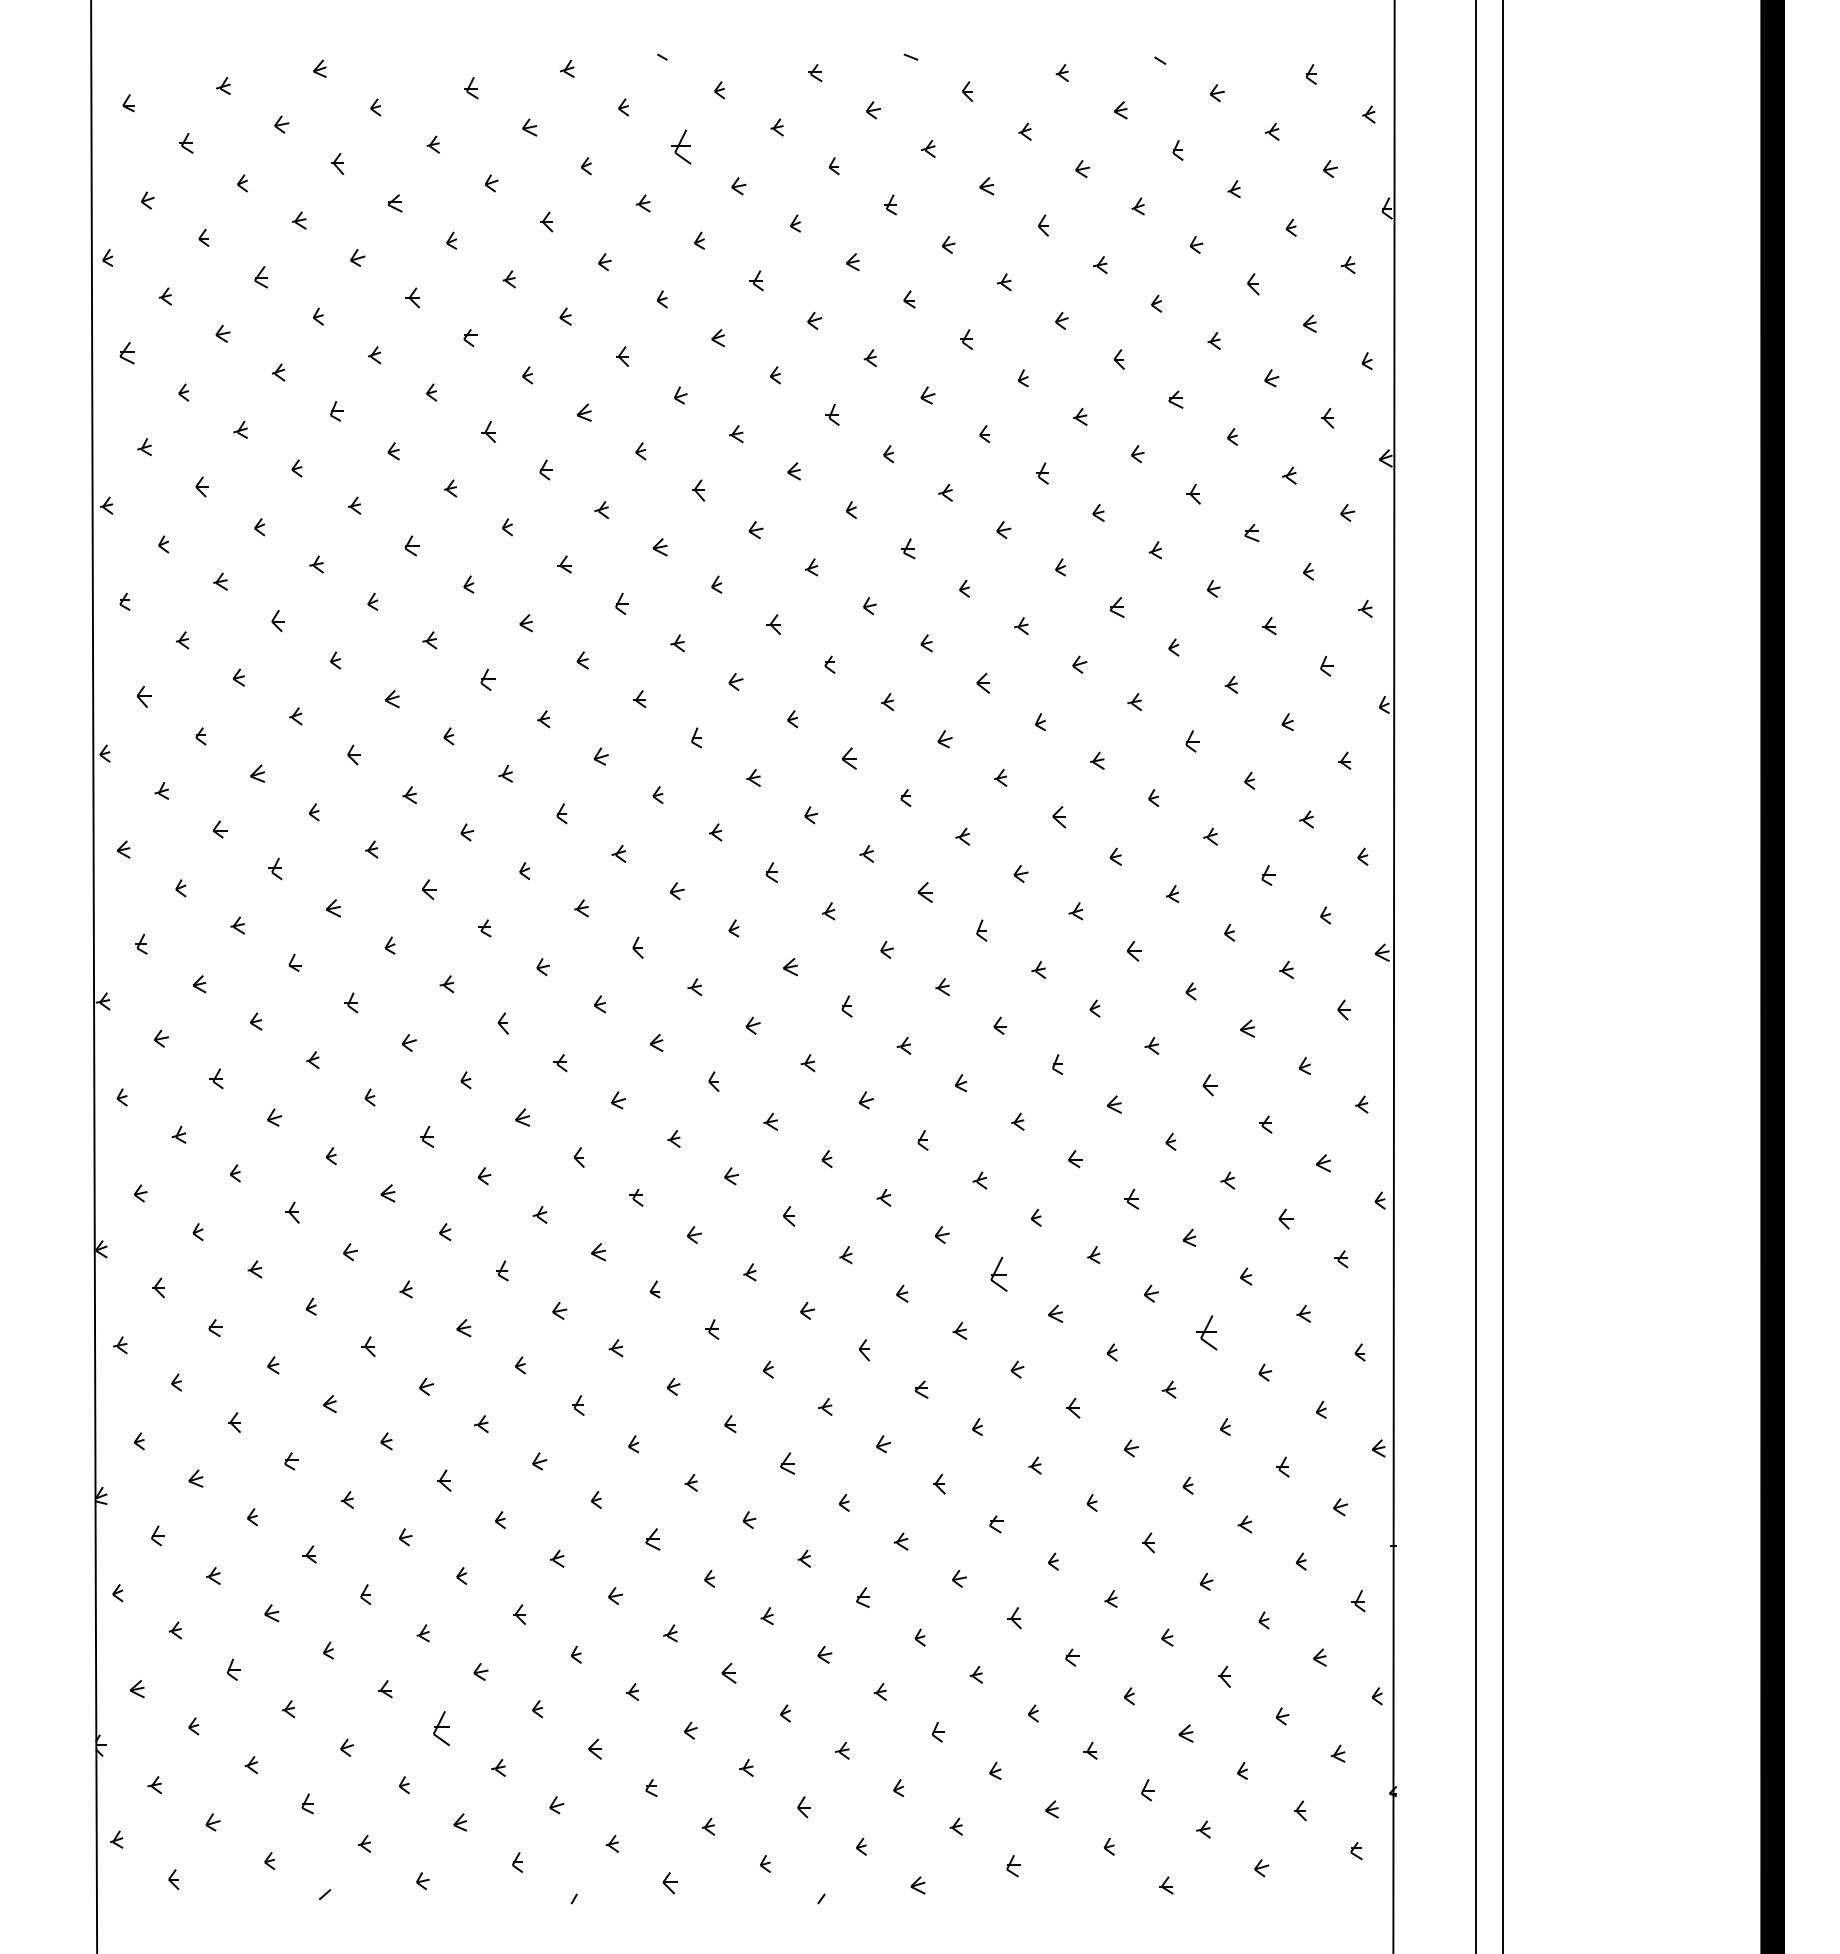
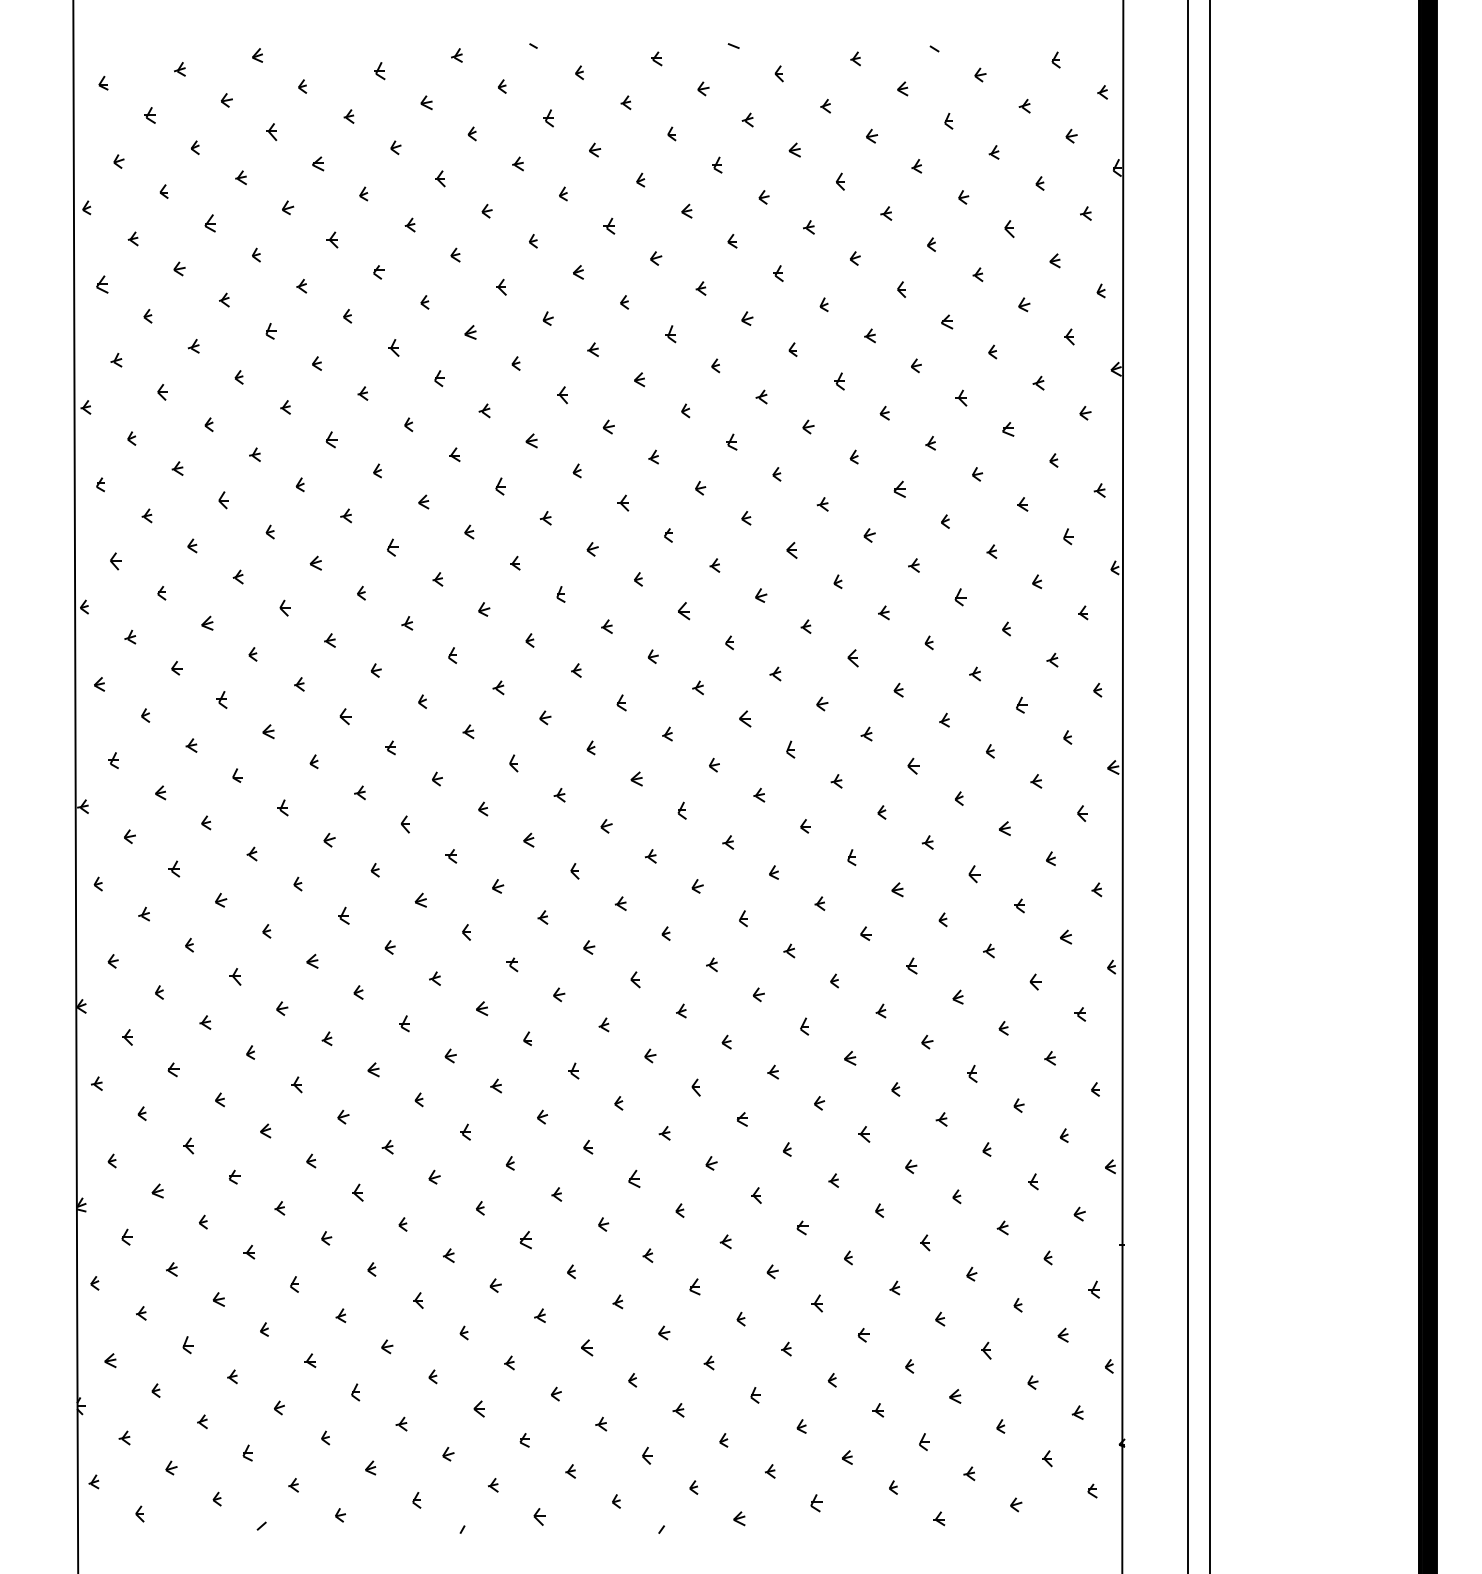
part: (681, 146) -> (548, 118), size x0.62
part: (998, 1274) -> (804, 1026), size x0.62
part: (1206, 1333) -> (971, 1074), size x0.62
part: (441, 1728) -> (355, 1392), size x0.62

